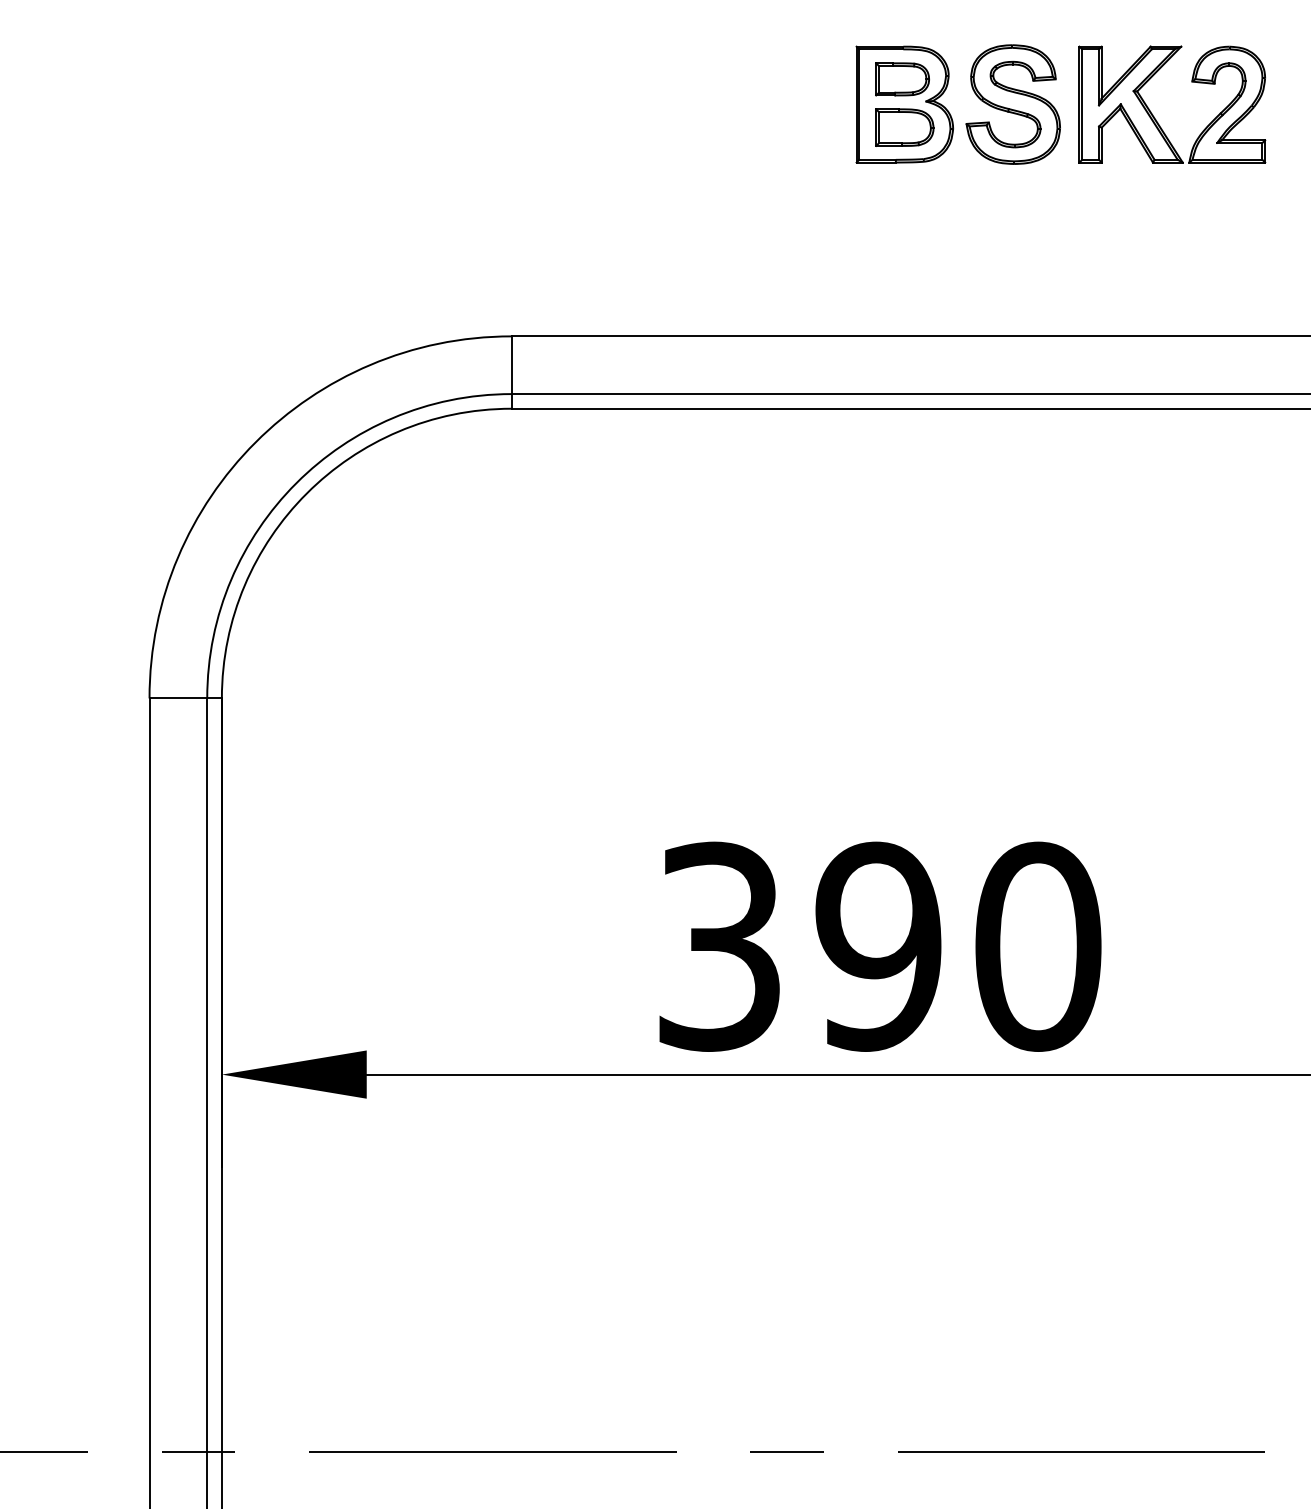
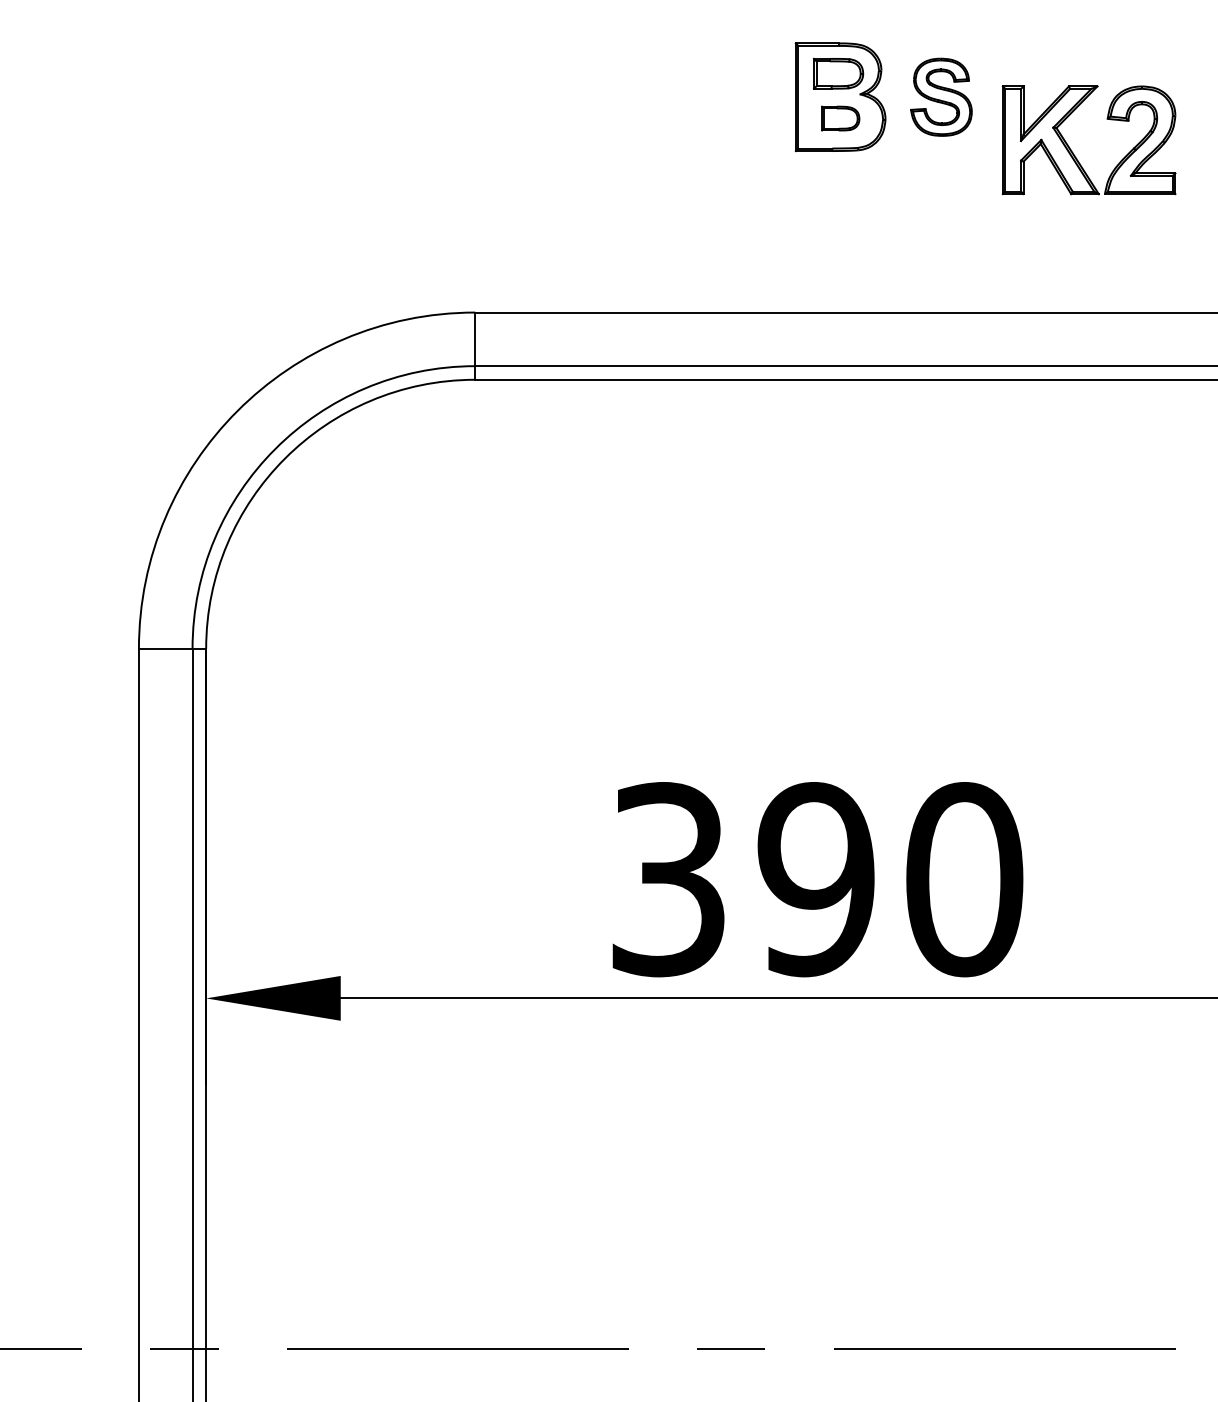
part: (1013, 104) -> (941, 97), size x0.7
part: (1155, 117) -> (1073, 152), moved
part: (904, 127) -> (840, 118), size x0.7

